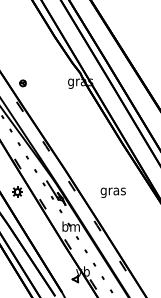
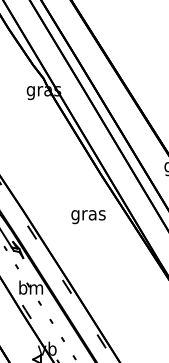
text: (112, 192) -> (87, 216), moved

